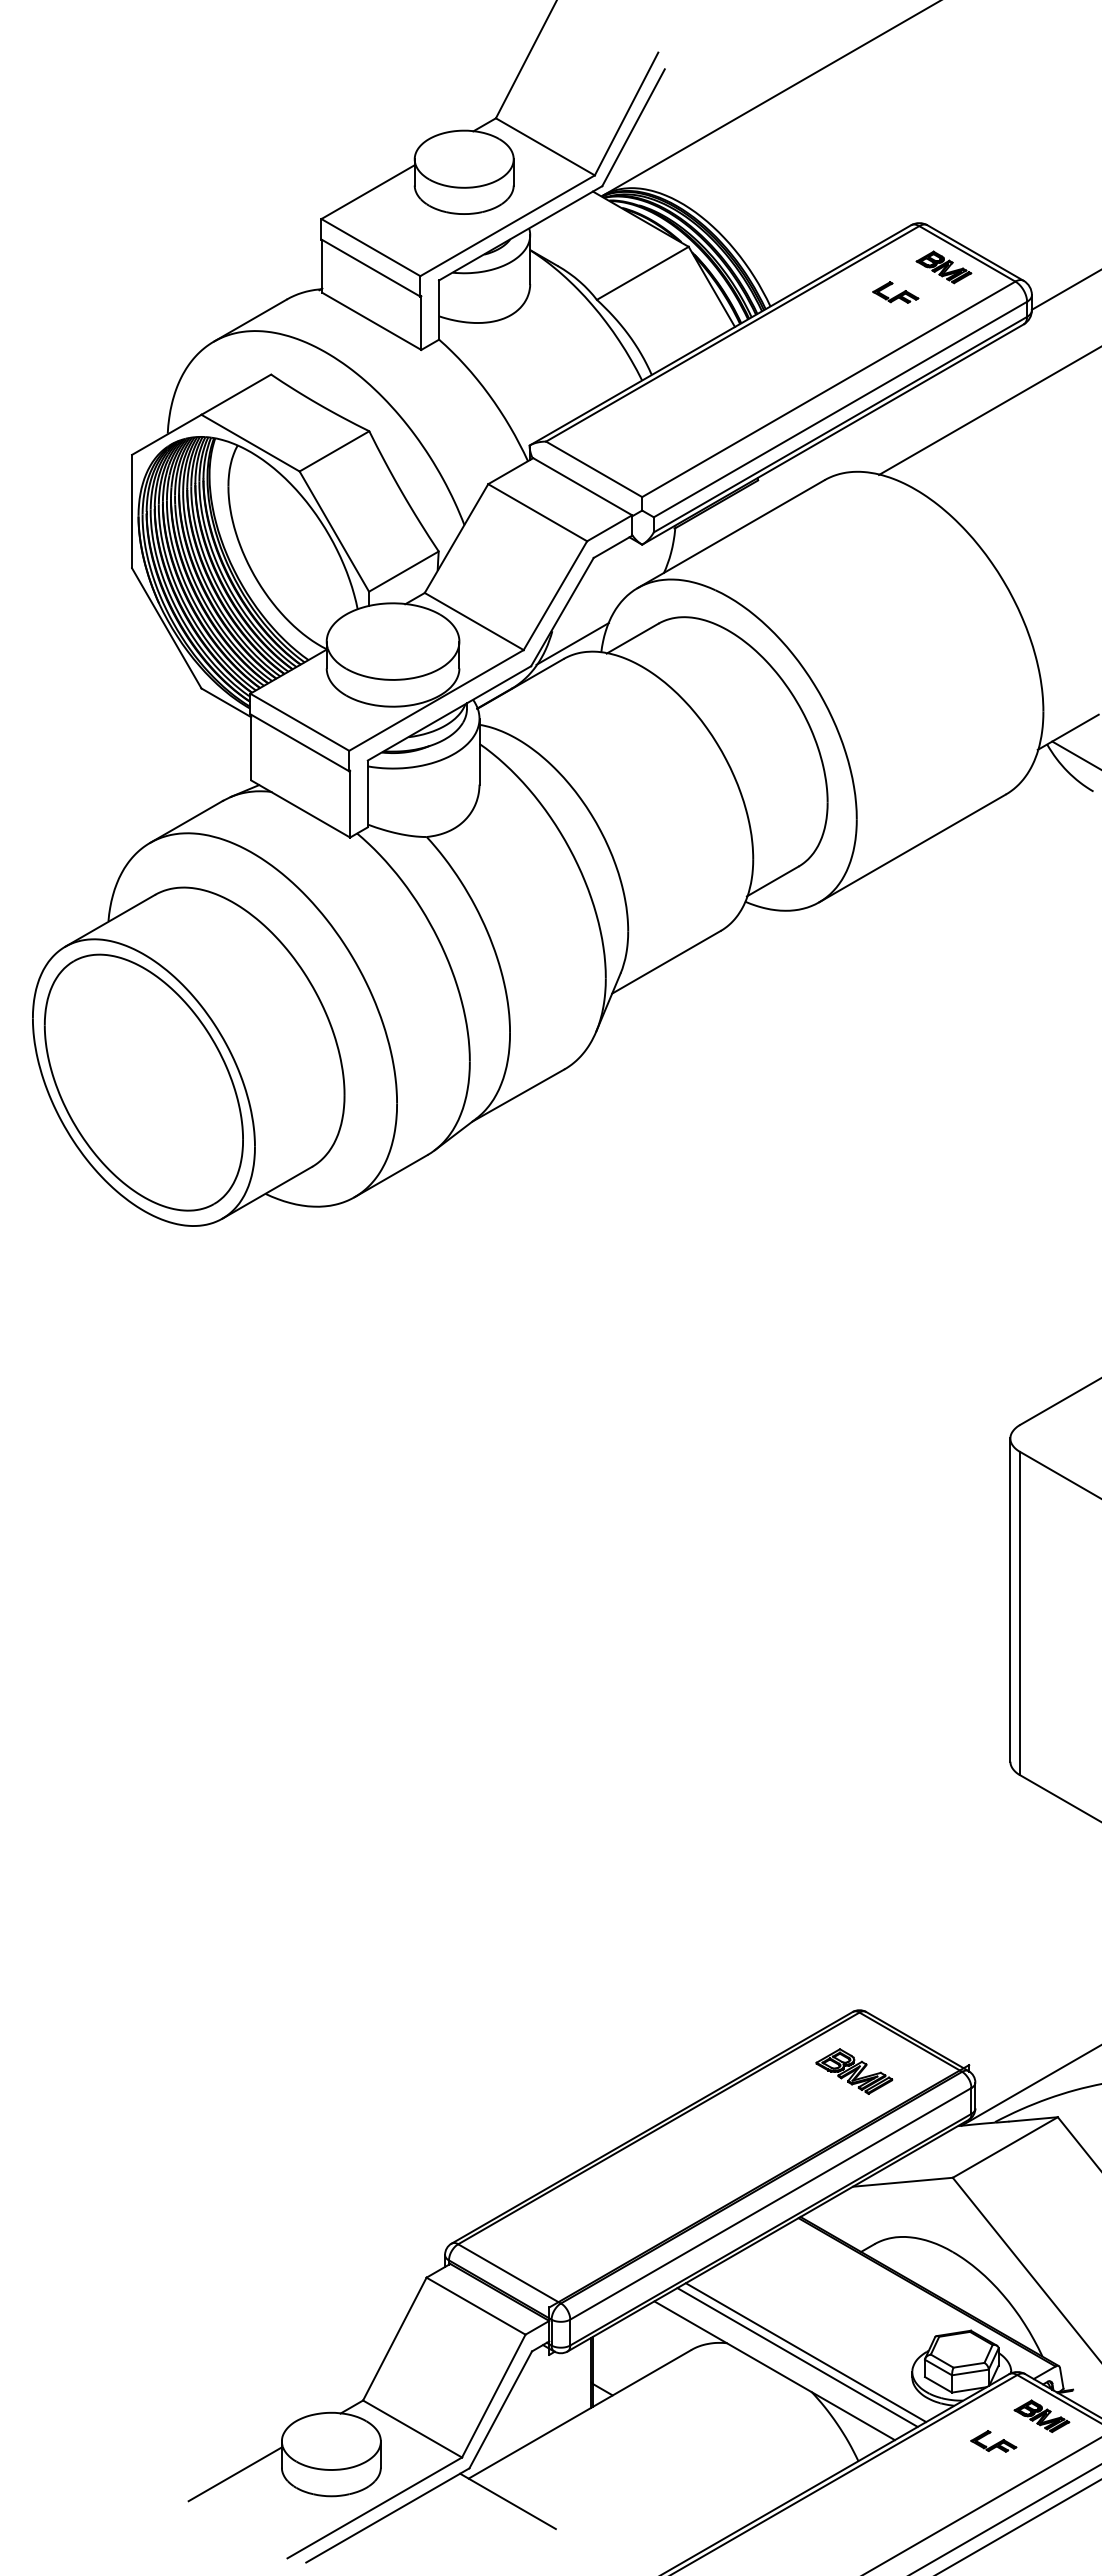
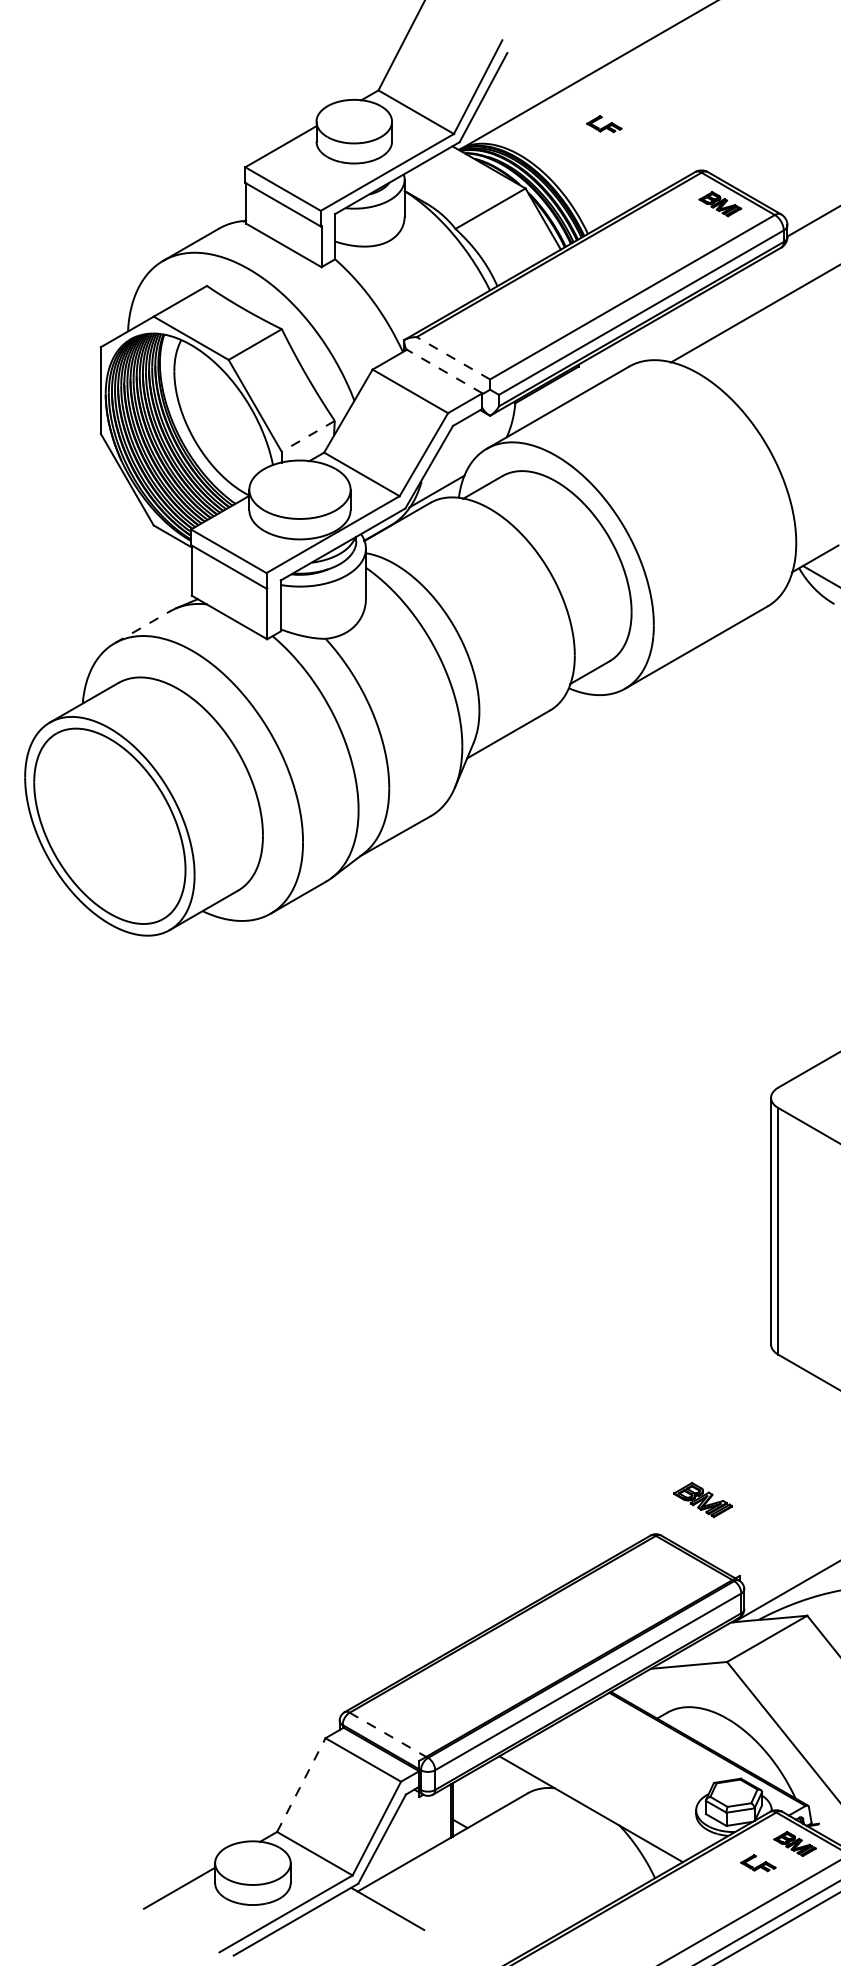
part: (895, 292) -> (604, 124), moved
line: (593, 469) -> (452, 358), solid -> dashed
line: (582, 486) -> (444, 371), solid -> dashed
line: (403, 571) -> (307, 436), solid -> dashed
line: (187, 821) -> (143, 627), solid -> dashed
part: (854, 2071) -> (703, 1500), moved
line: (509, 2273) -> (388, 1735), solid -> dashed
line: (395, 2338) -> (301, 1784), solid -> dashed
line: (805, 2352) -> (614, 1795), removed
line: (797, 2357) -> (608, 1799), removed

